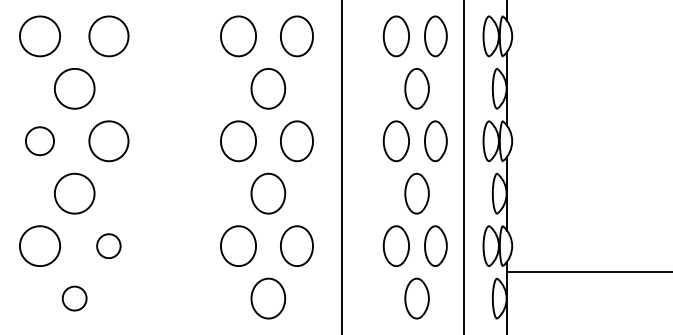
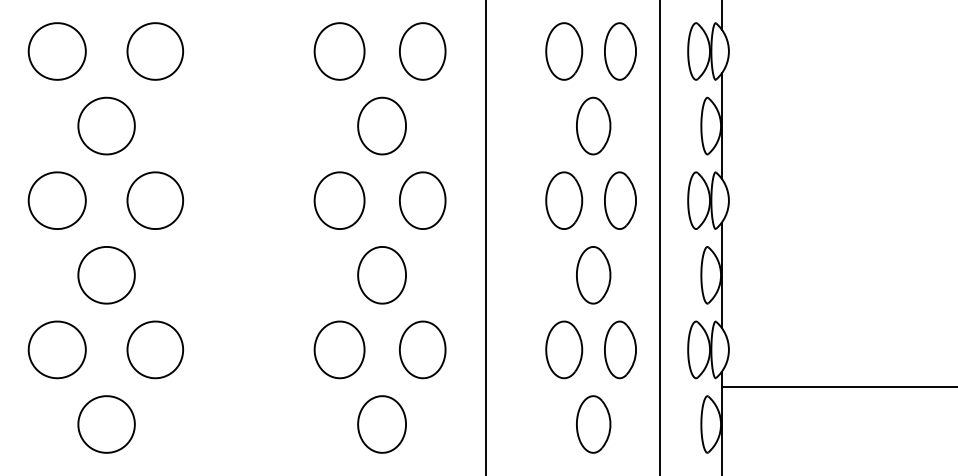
part: (39, 141) -> (56, 200), size x1.43
part: (108, 245) -> (154, 349), size x1.67
part: (74, 298) -> (106, 424), size x1.67

